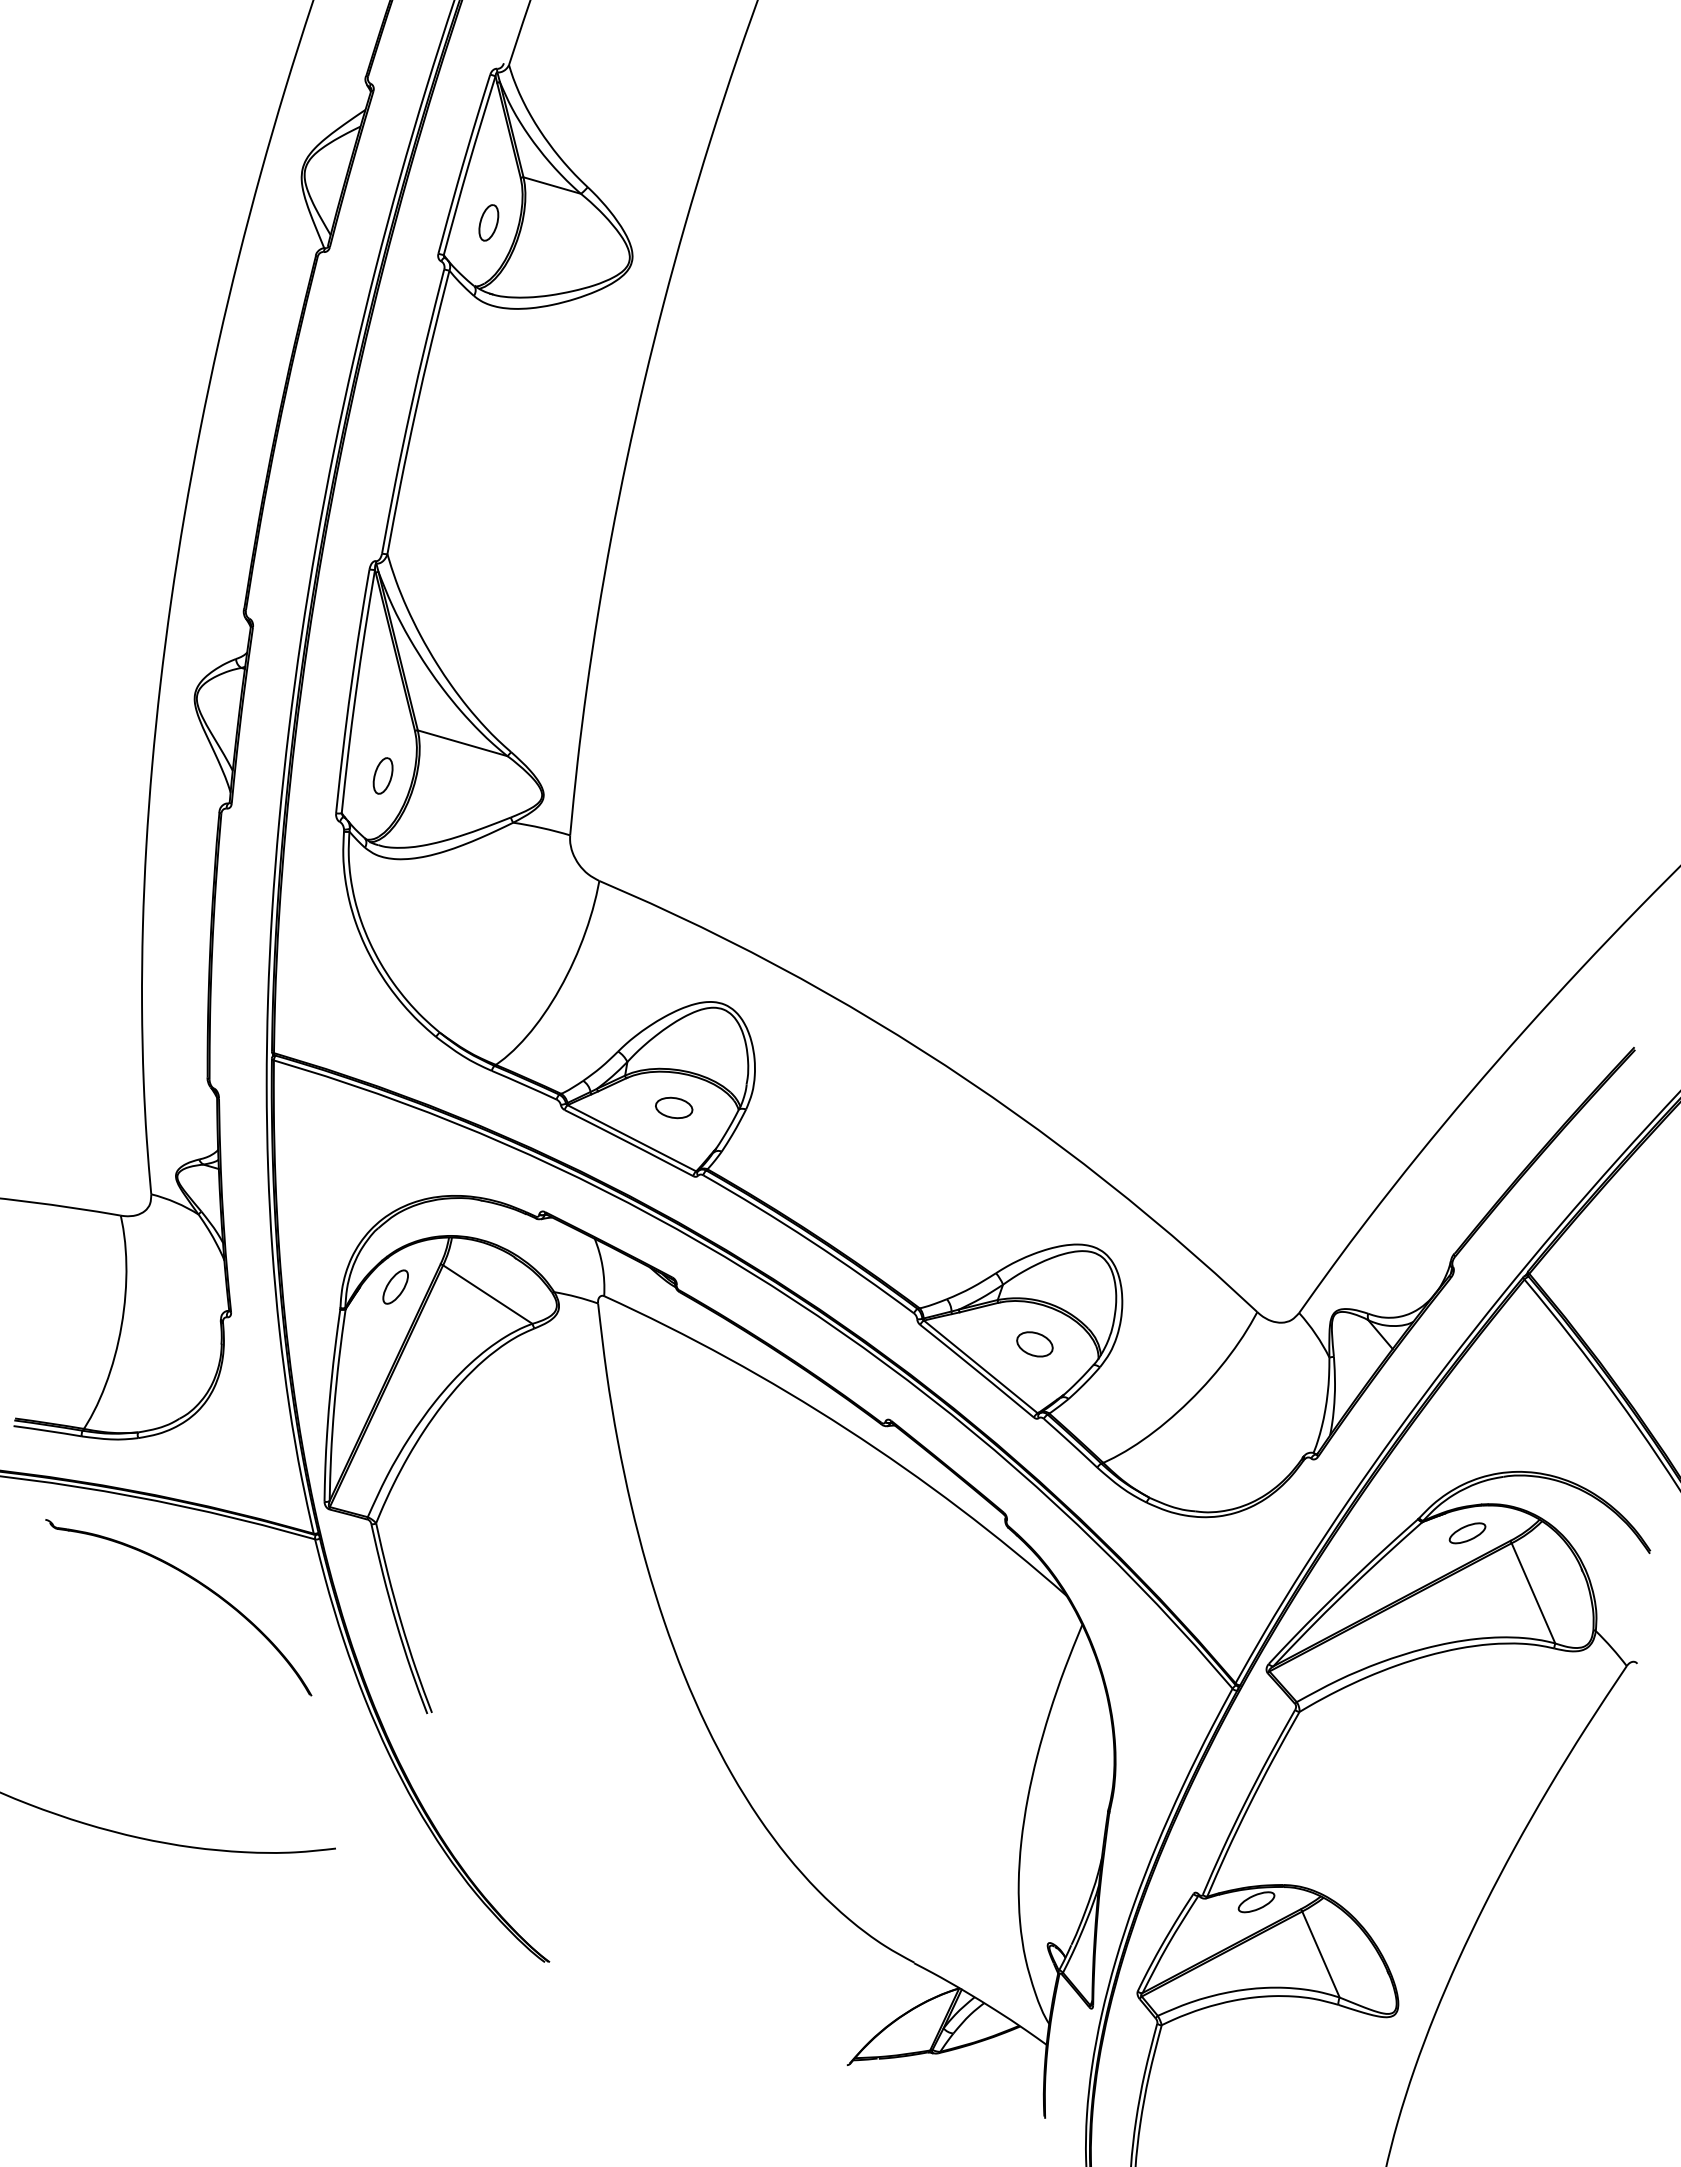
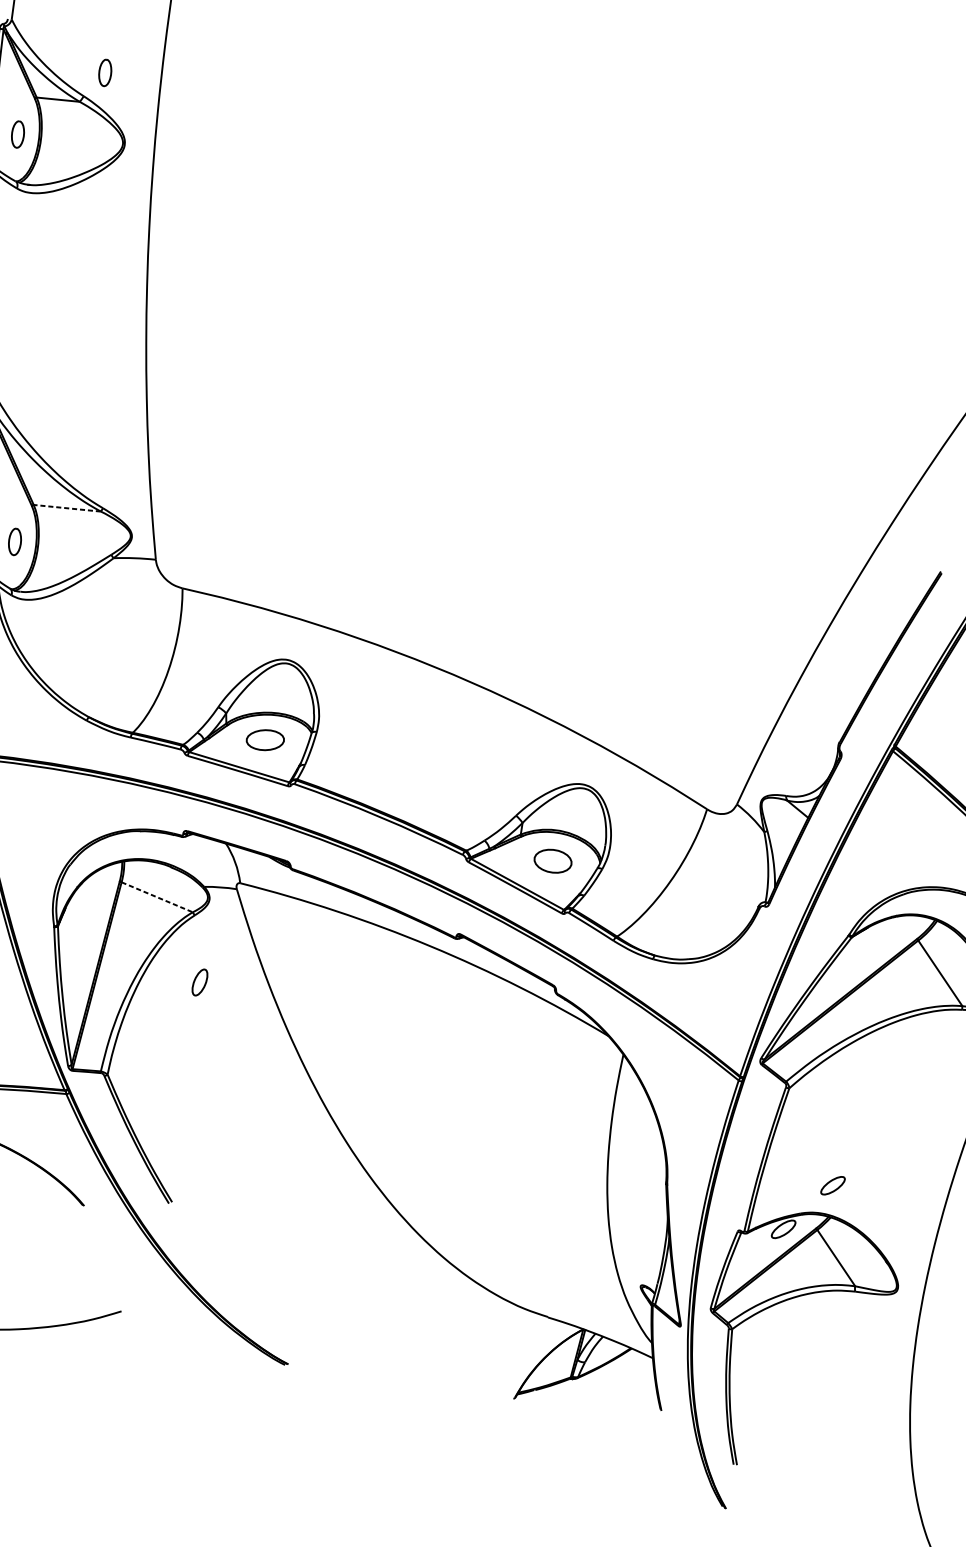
part: (622, 160) -> (104, 72), added
line: (462, 743) -> (67, 508), solid -> dashed
part: (674, 1107) -> (265, 739), size x1.4
part: (395, 1286) -> (199, 982), moved
line: (488, 1294) -> (157, 897), solid -> dashed
part: (1034, 1344) -> (552, 861), size x1.4
part: (1467, 1533) -> (832, 1185), moved

